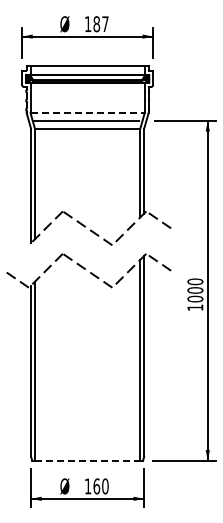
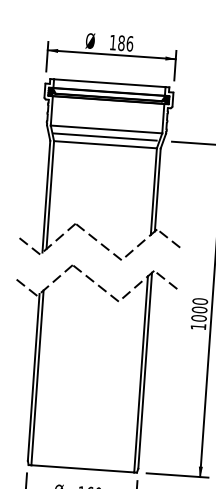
text: (105, 24) -> (130, 44), 187 -> 186
line: (88, 113) -> (107, 129), dashed -> solid
line: (16, 236) -> (28, 245), added
line: (87, 460) -> (82, 468), dashed -> solid

